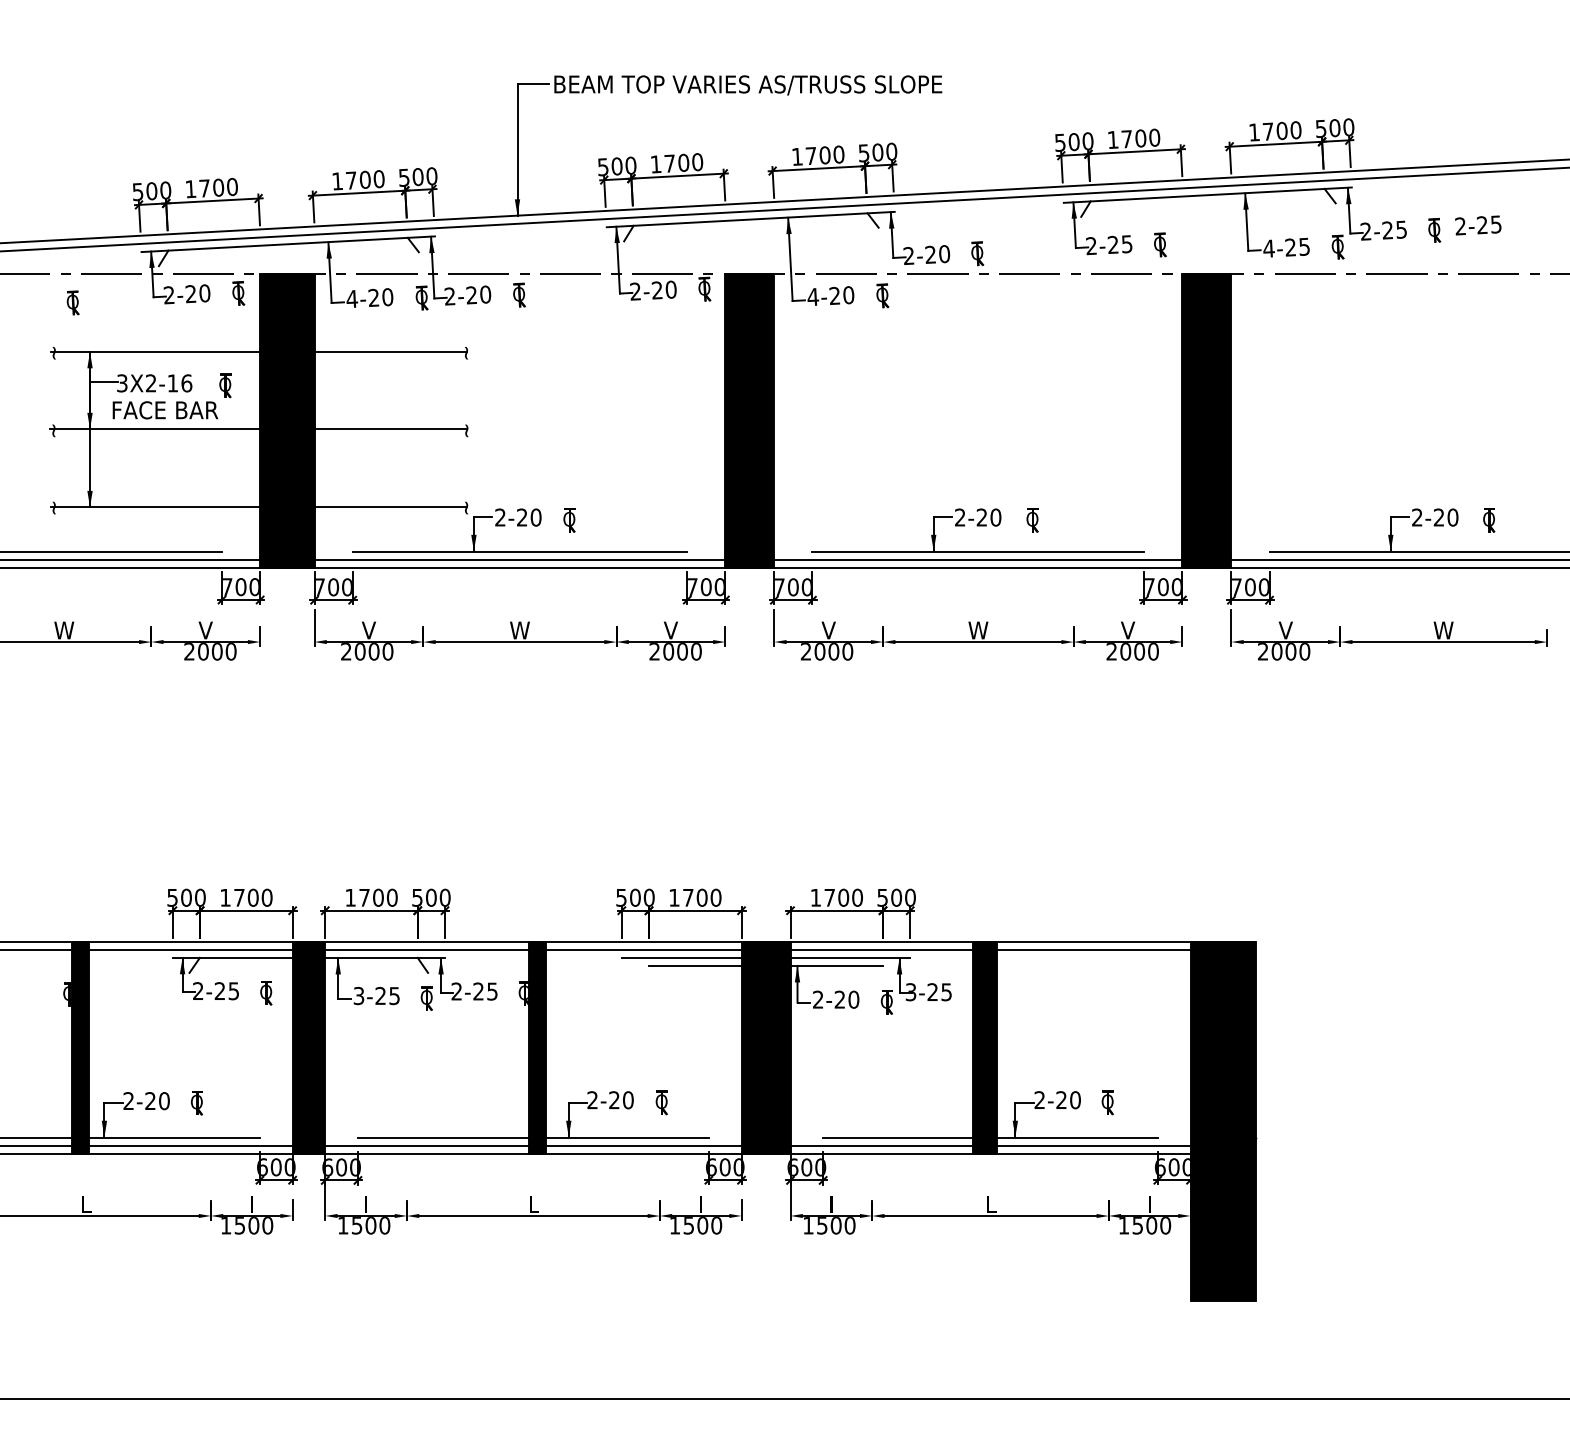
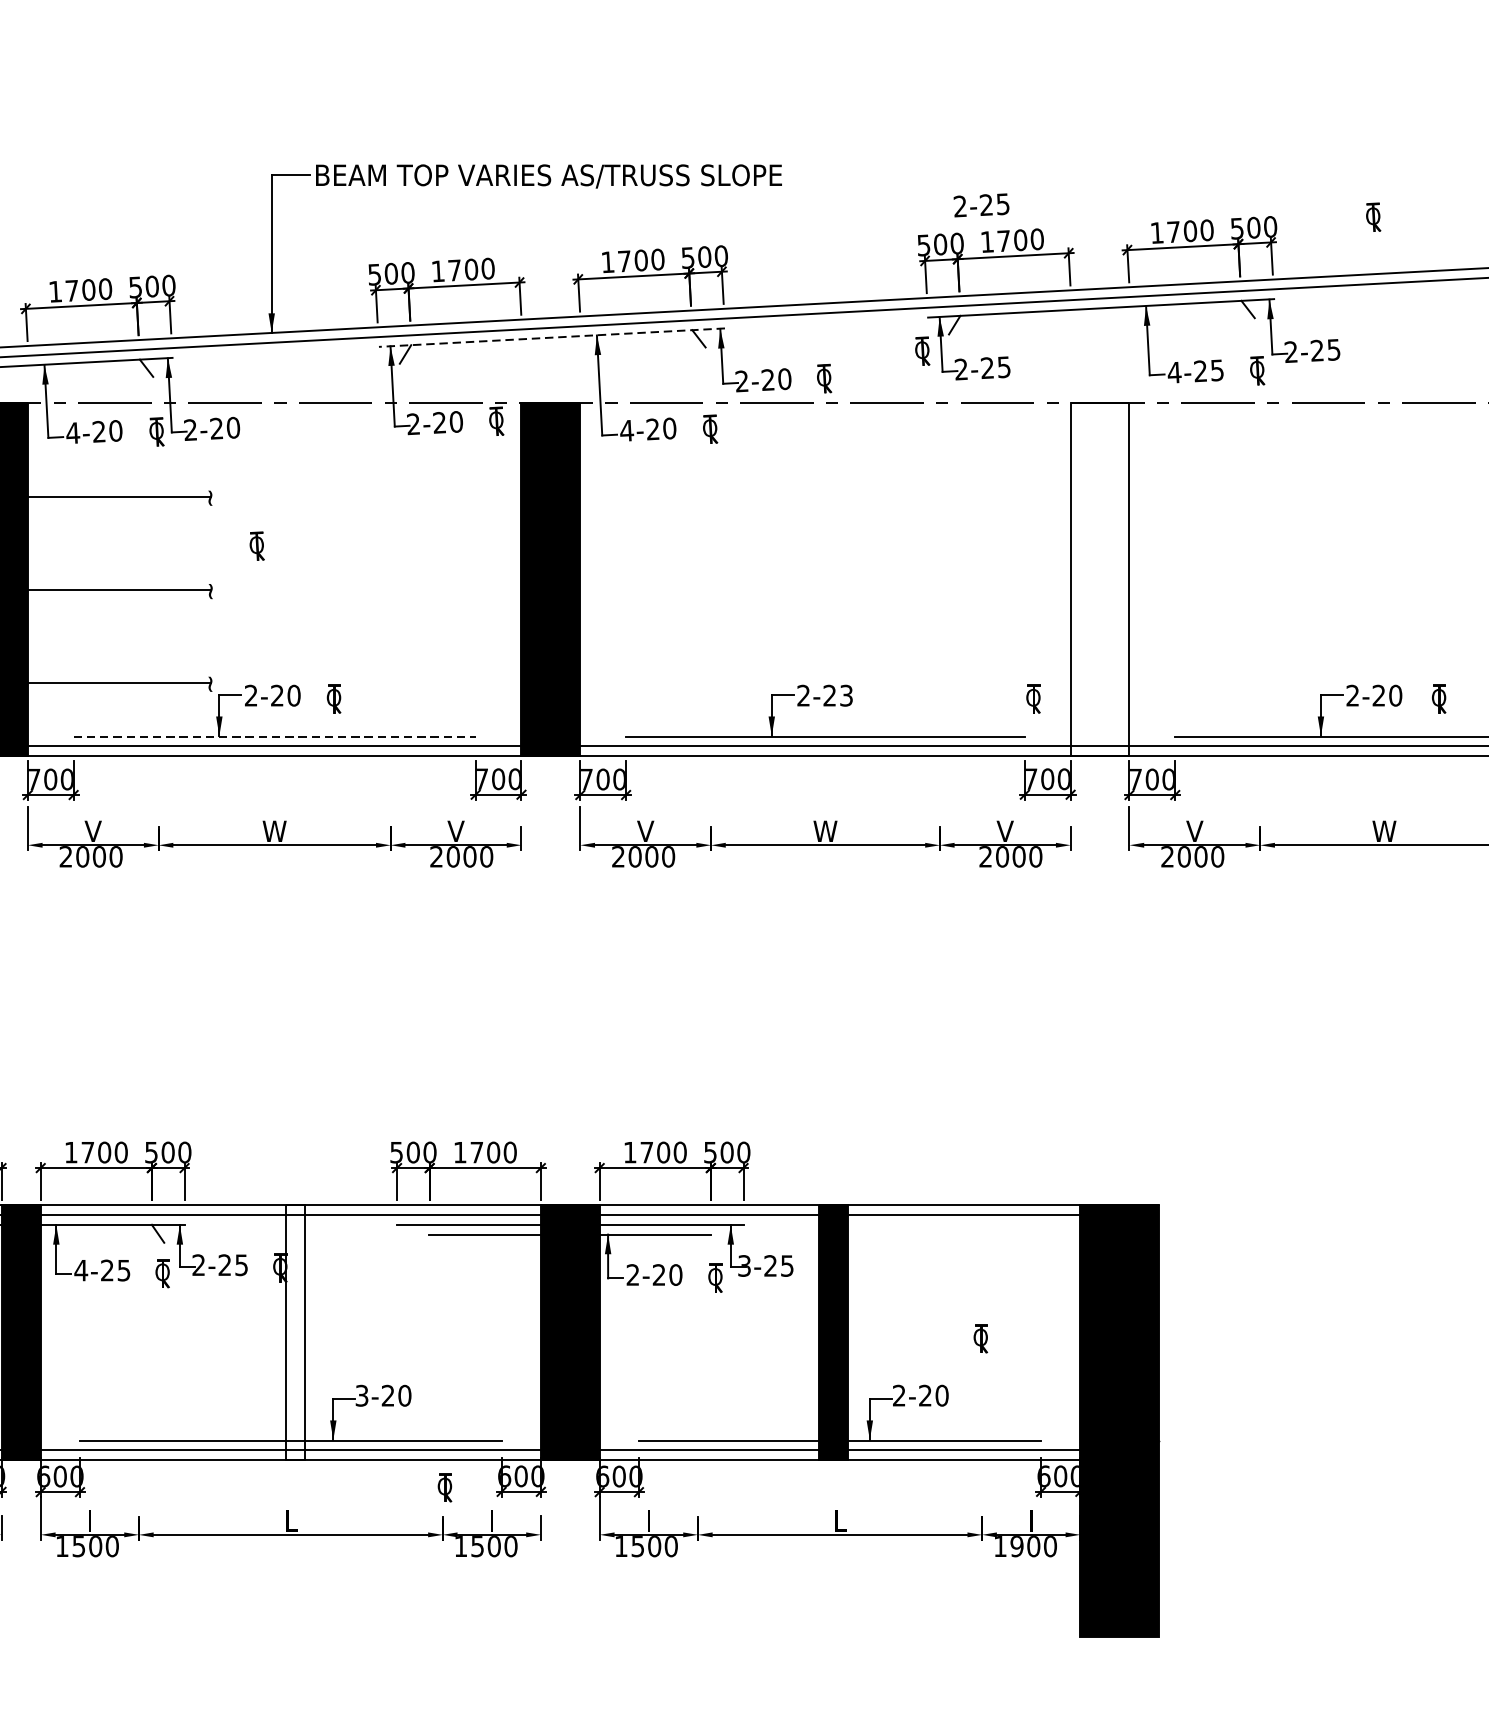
line: (750, 219) -> (551, 337), solid -> dashed
text: (1478, 225) -> (981, 205), moved
part: (1434, 230) -> (1373, 217), moved
part: (1160, 244) -> (922, 350), moved
part: (519, 294) -> (257, 545), moved
fill: (1206, 420) -> (1099, 579), removed
text: (995, 517) -> (846, 695), 2-20 -> 2-23
part: (1032, 520) -> (1033, 699), moved
line: (520, 551) -> (275, 736), solid -> dashed
text: (358, 995) -> (80, 1269), 3-25 -> 4-25
fill: (537, 1047) -> (295, 1332), removed
text: (592, 1100) -> (361, 1396), 2-20 -> 3-20
part: (661, 1102) -> (444, 1487), moved
part: (1107, 1102) -> (980, 1338), moved
text: (1137, 1225) -> (1016, 1546), 1500 -> 1900

